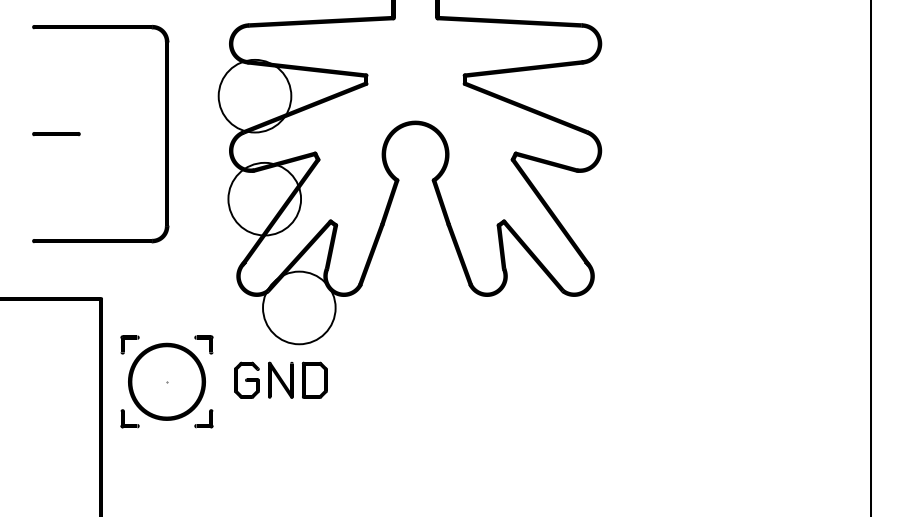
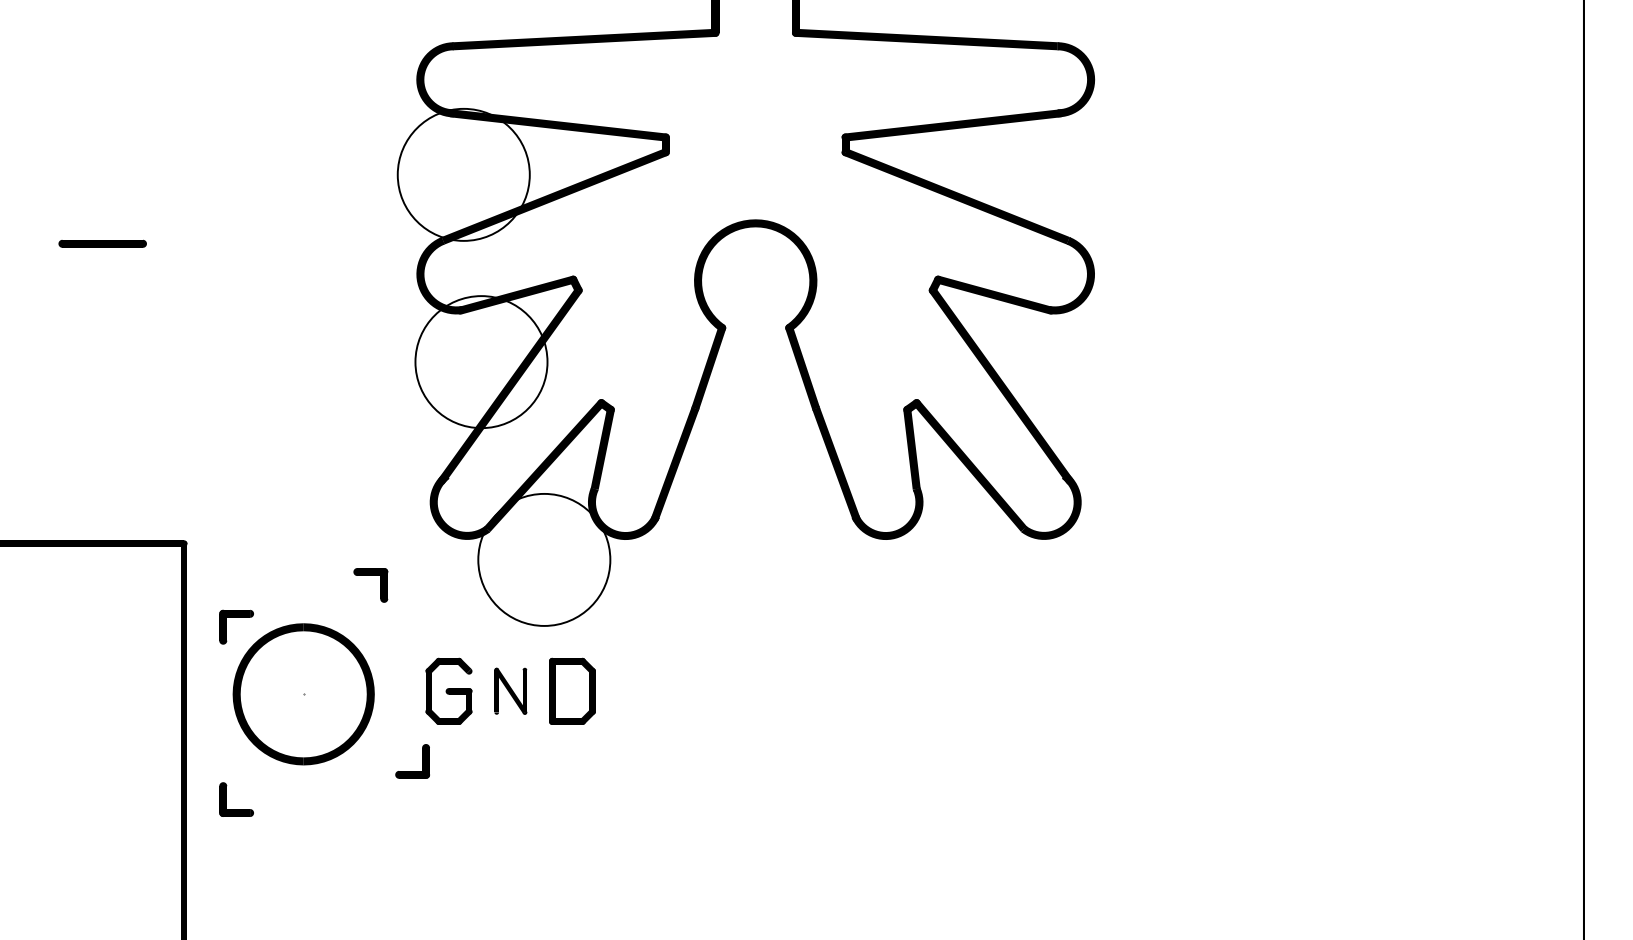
part: (165, 133) -> (301, 242), removed
part: (203, 344) -> (370, 584), moved
part: (280, 379) -> (510, 690), size x0.7
part: (129, 418) -> (235, 799), moved
part: (203, 418) -> (411, 760), moved

